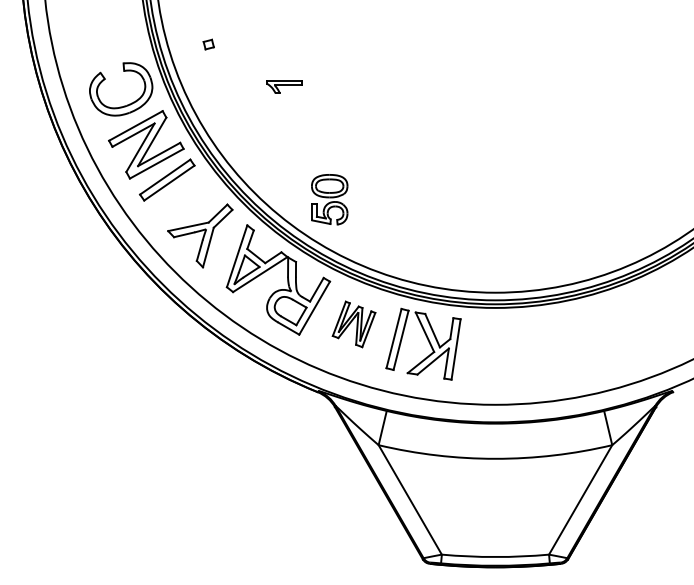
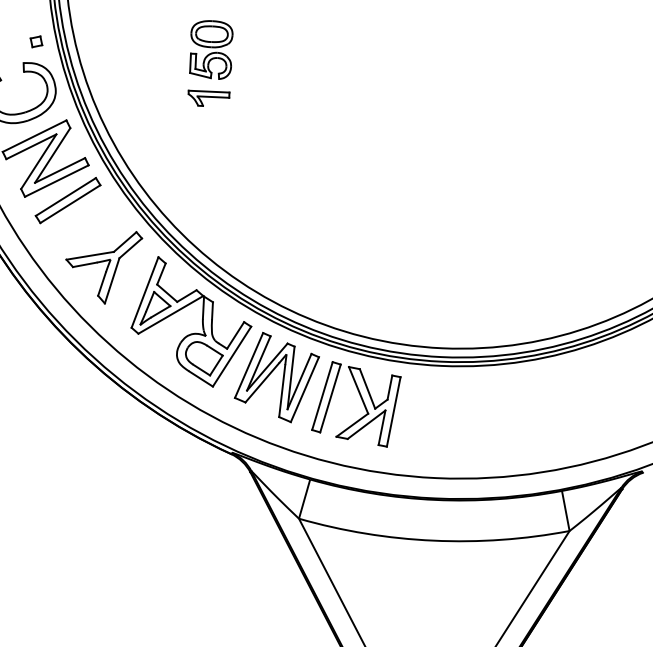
part: (208, 44) -> (36, 41), moved
part: (329, 199) -> (211, 49), moved
part: (353, 324) -> (276, 377), size x1.67

